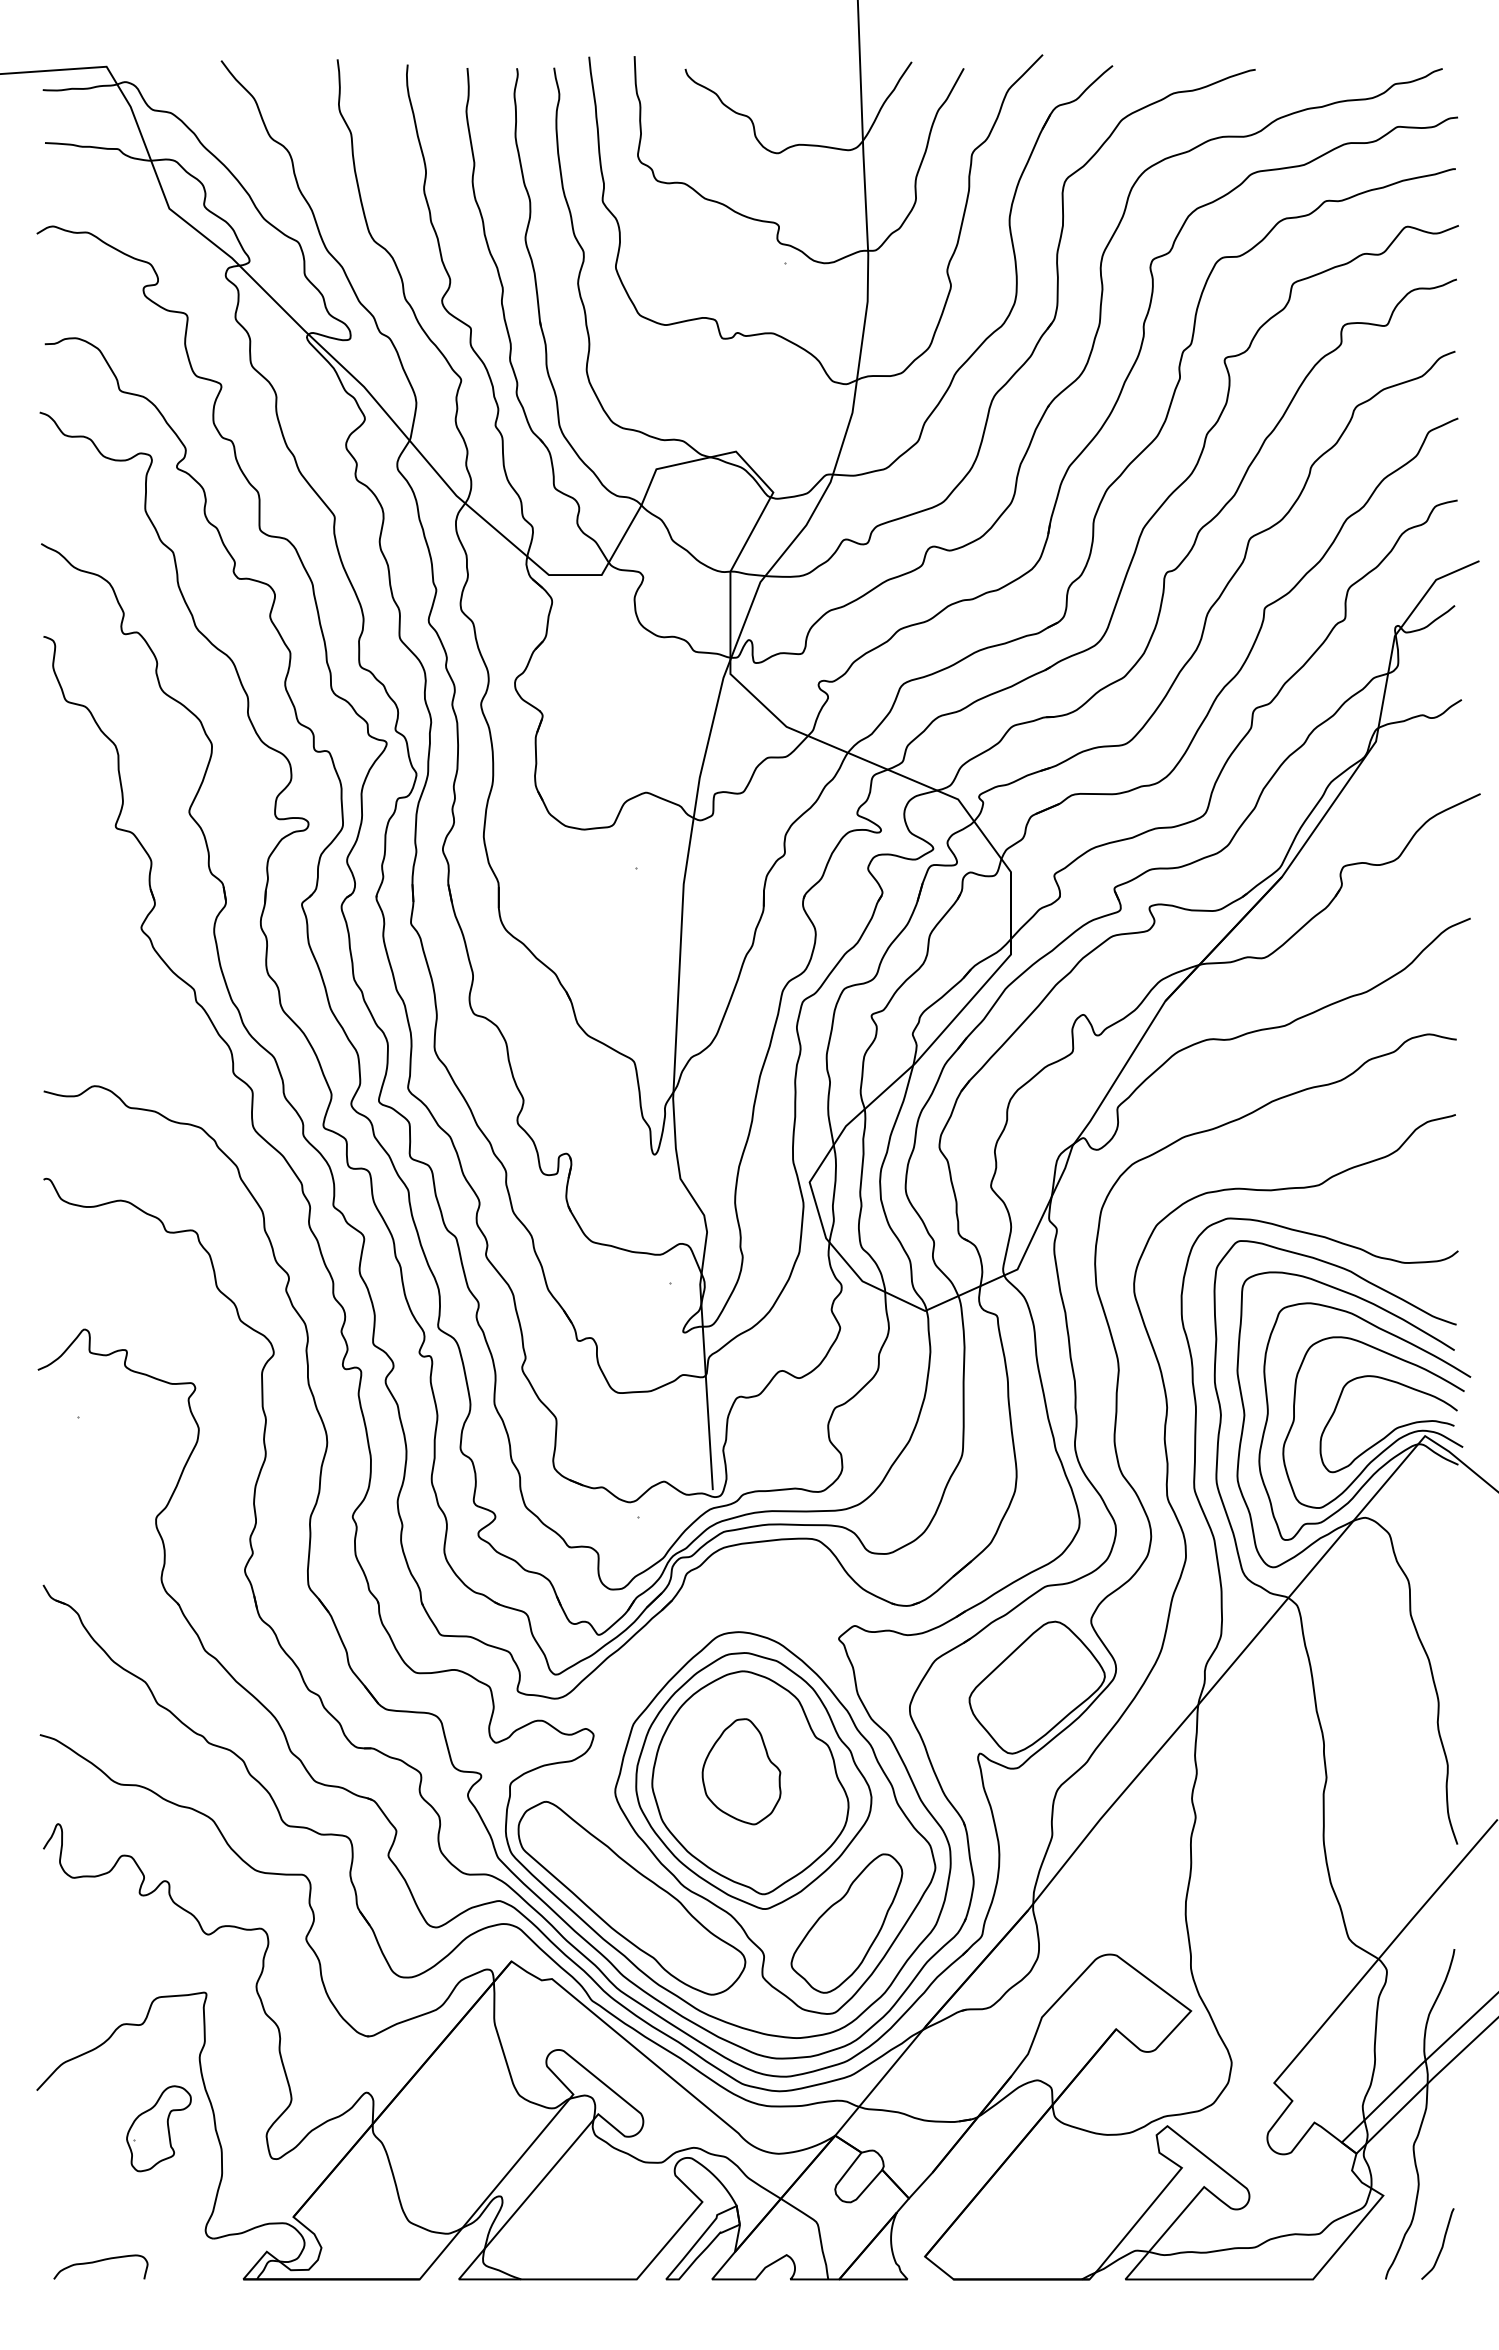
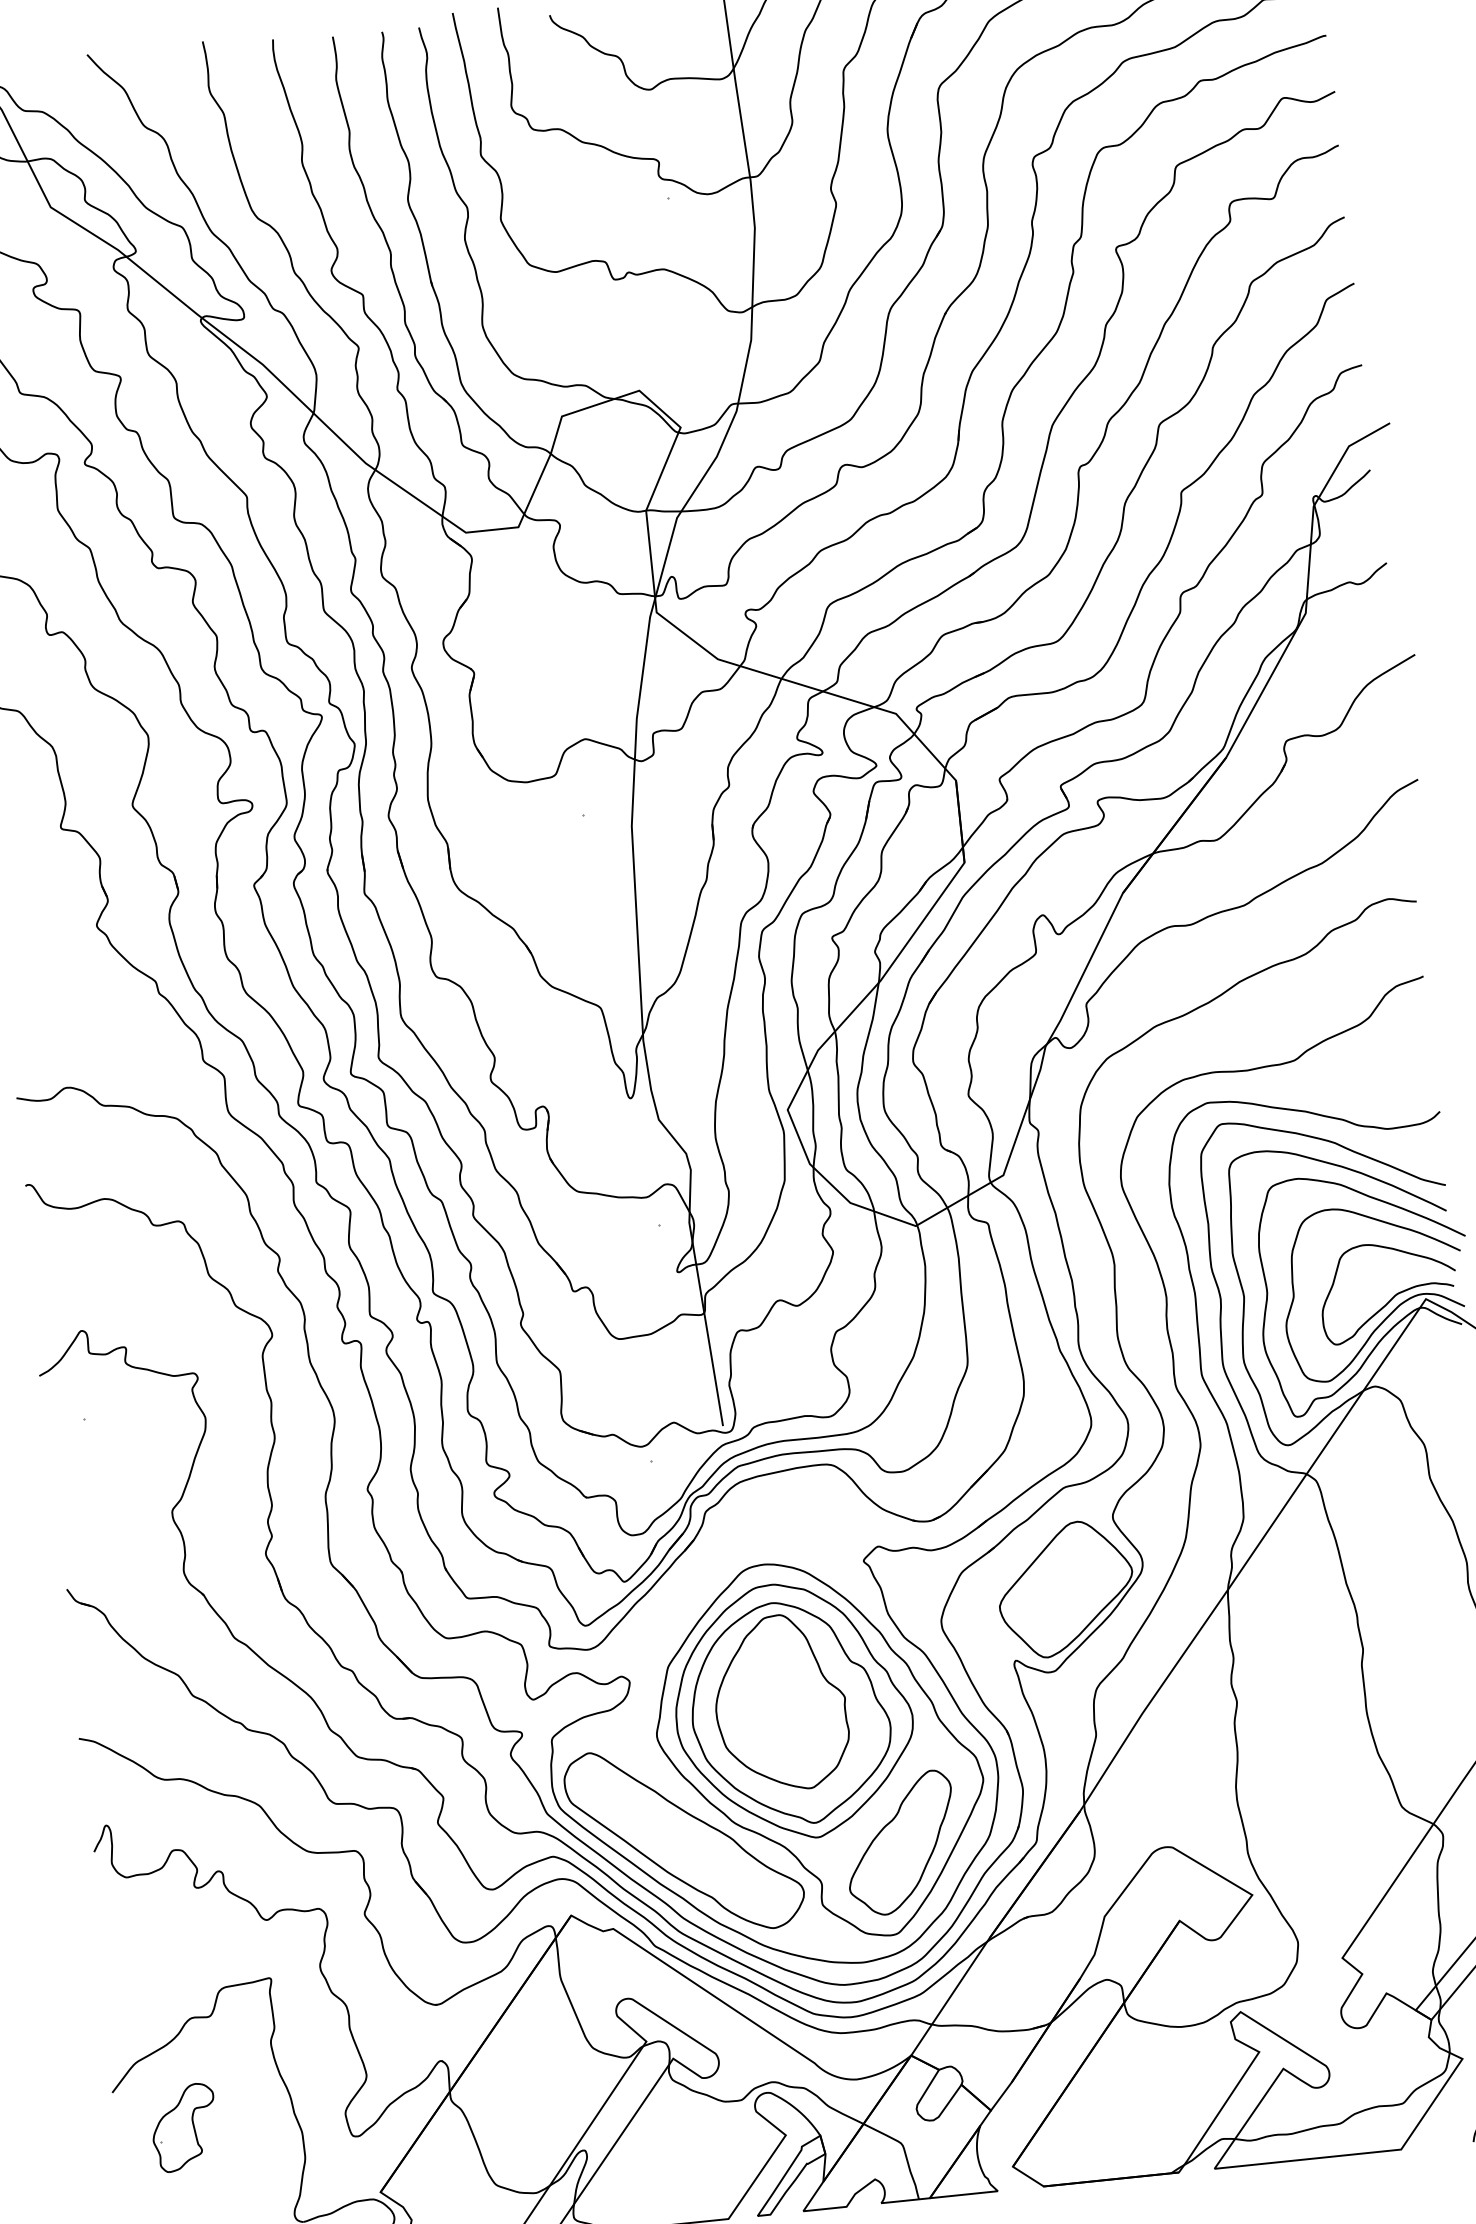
part: (741, 1771) -> (780, 1703), size x1.67
part: (158, 2128) -> (183, 2127), moved

